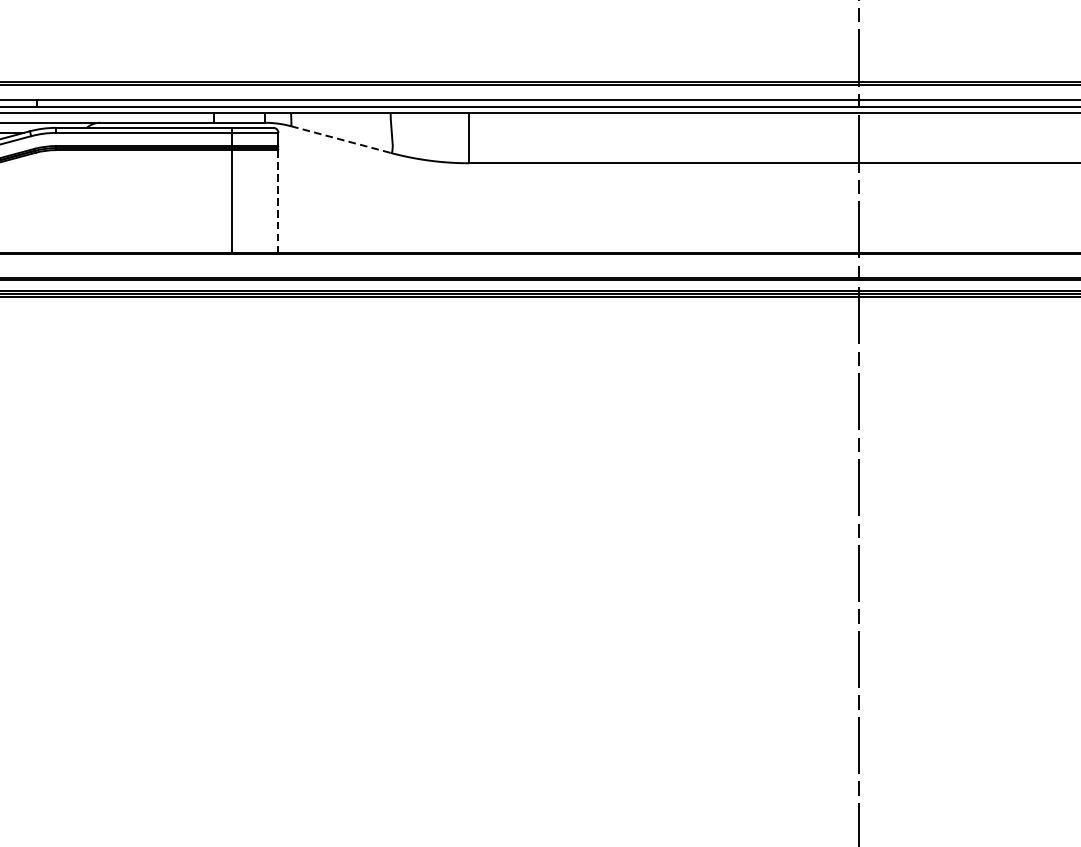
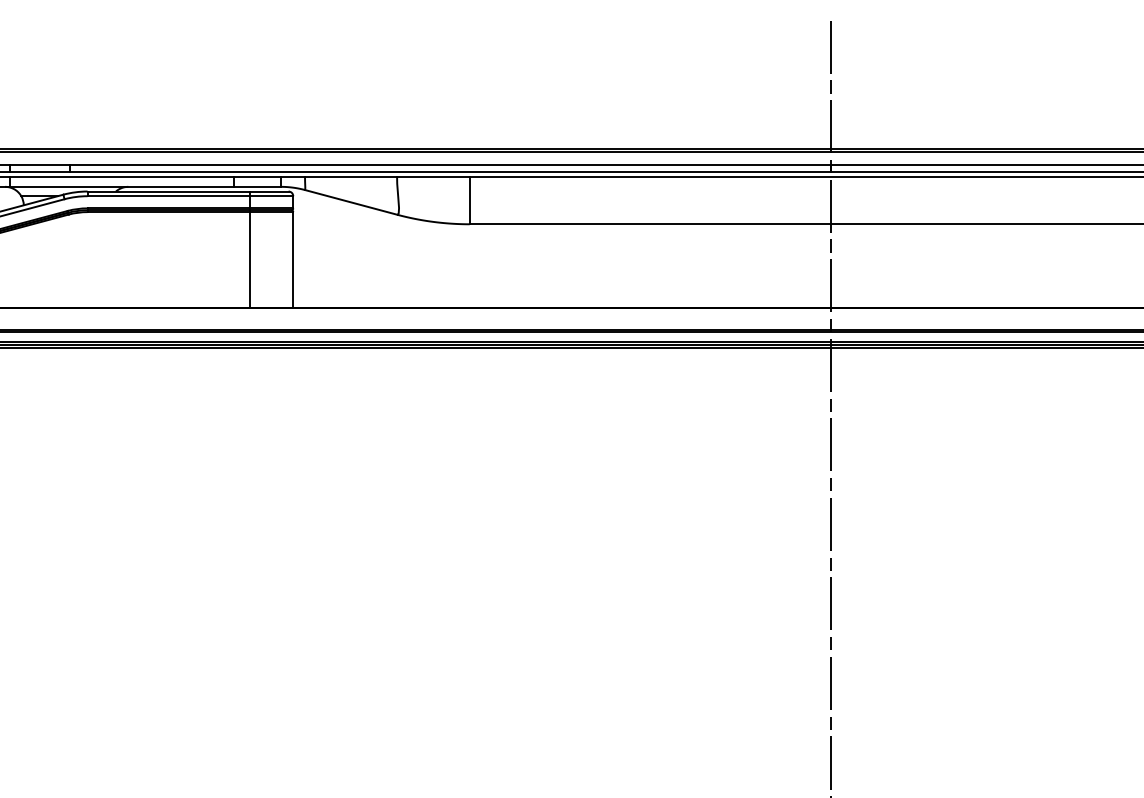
line: (341, 139) -> (351, 202), dashed -> solid
line: (278, 201) -> (293, 259), dashed -> solid

